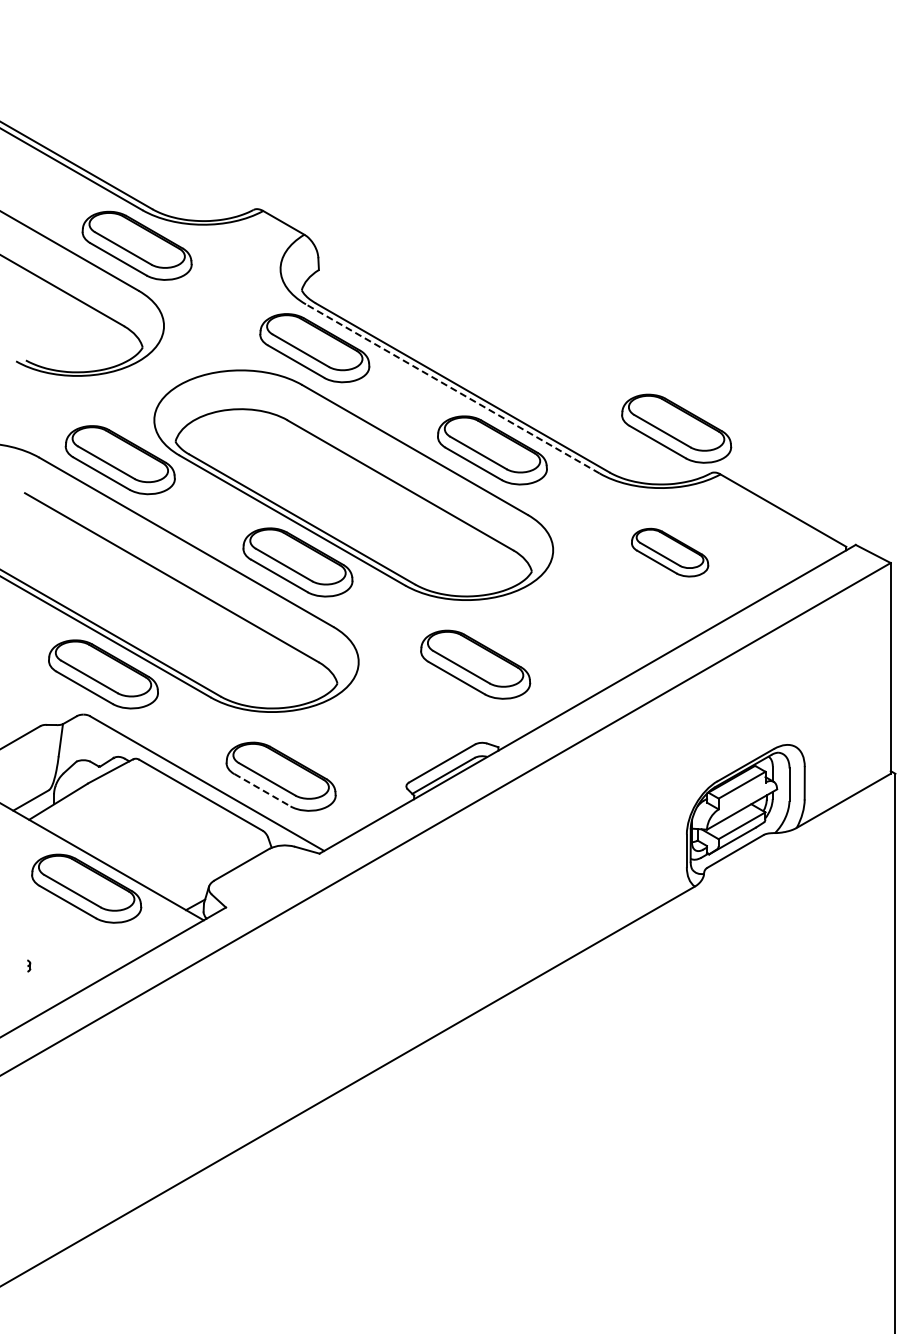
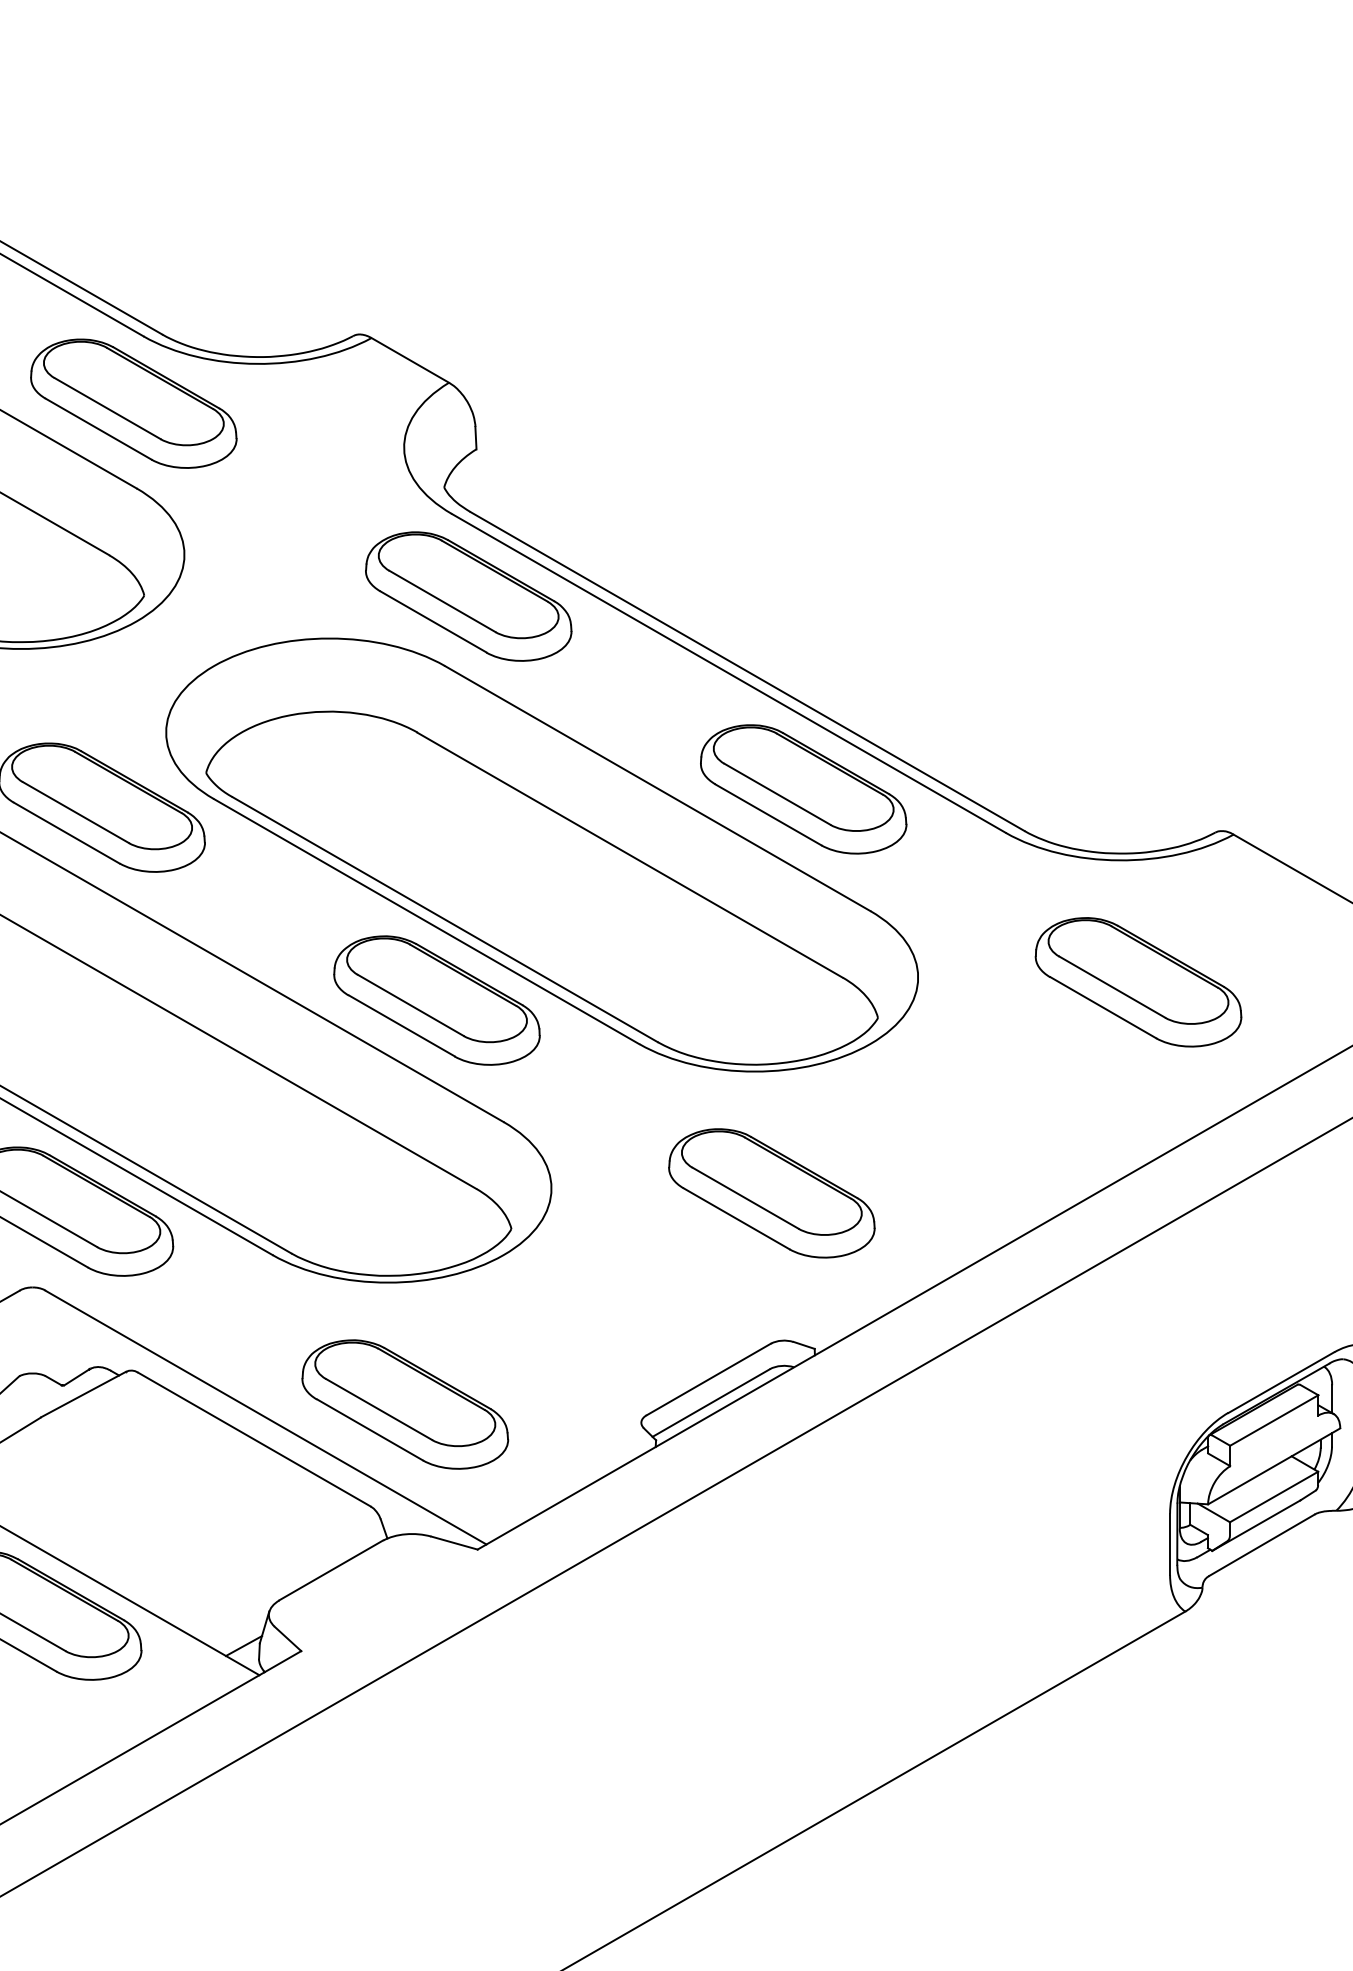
line: (452, 388) -> (728, 672), dashed -> solid
part: (676, 428) -> (1150, 748), removed
part: (669, 552) -> (1137, 981), size x1.43
line: (262, 790) -> (370, 1430), dashed -> solid

